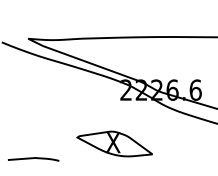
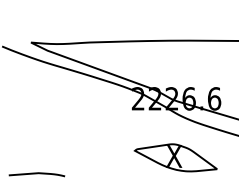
part: (114, 143) -> (175, 157), moved

